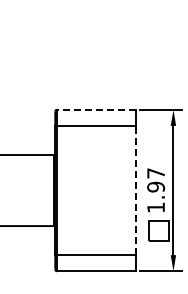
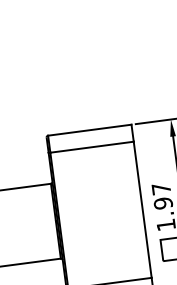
line: (96, 109) -> (89, 129), dashed -> solid
line: (136, 190) -> (143, 209), dashed -> solid

